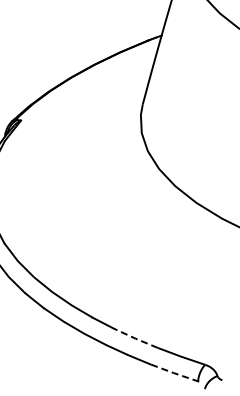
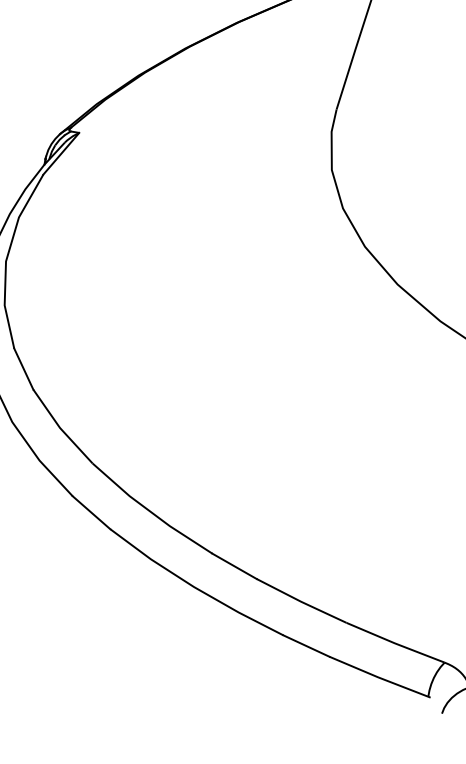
line: (135, 338) -> (300, 601), dashed -> solid
line: (173, 373) -> (377, 678), dashed -> solid

